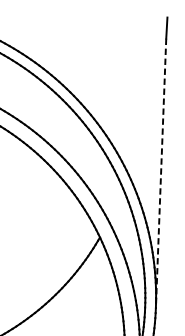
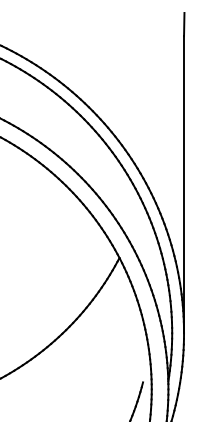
line: (161, 173) -> (184, 184), dashed -> solid

